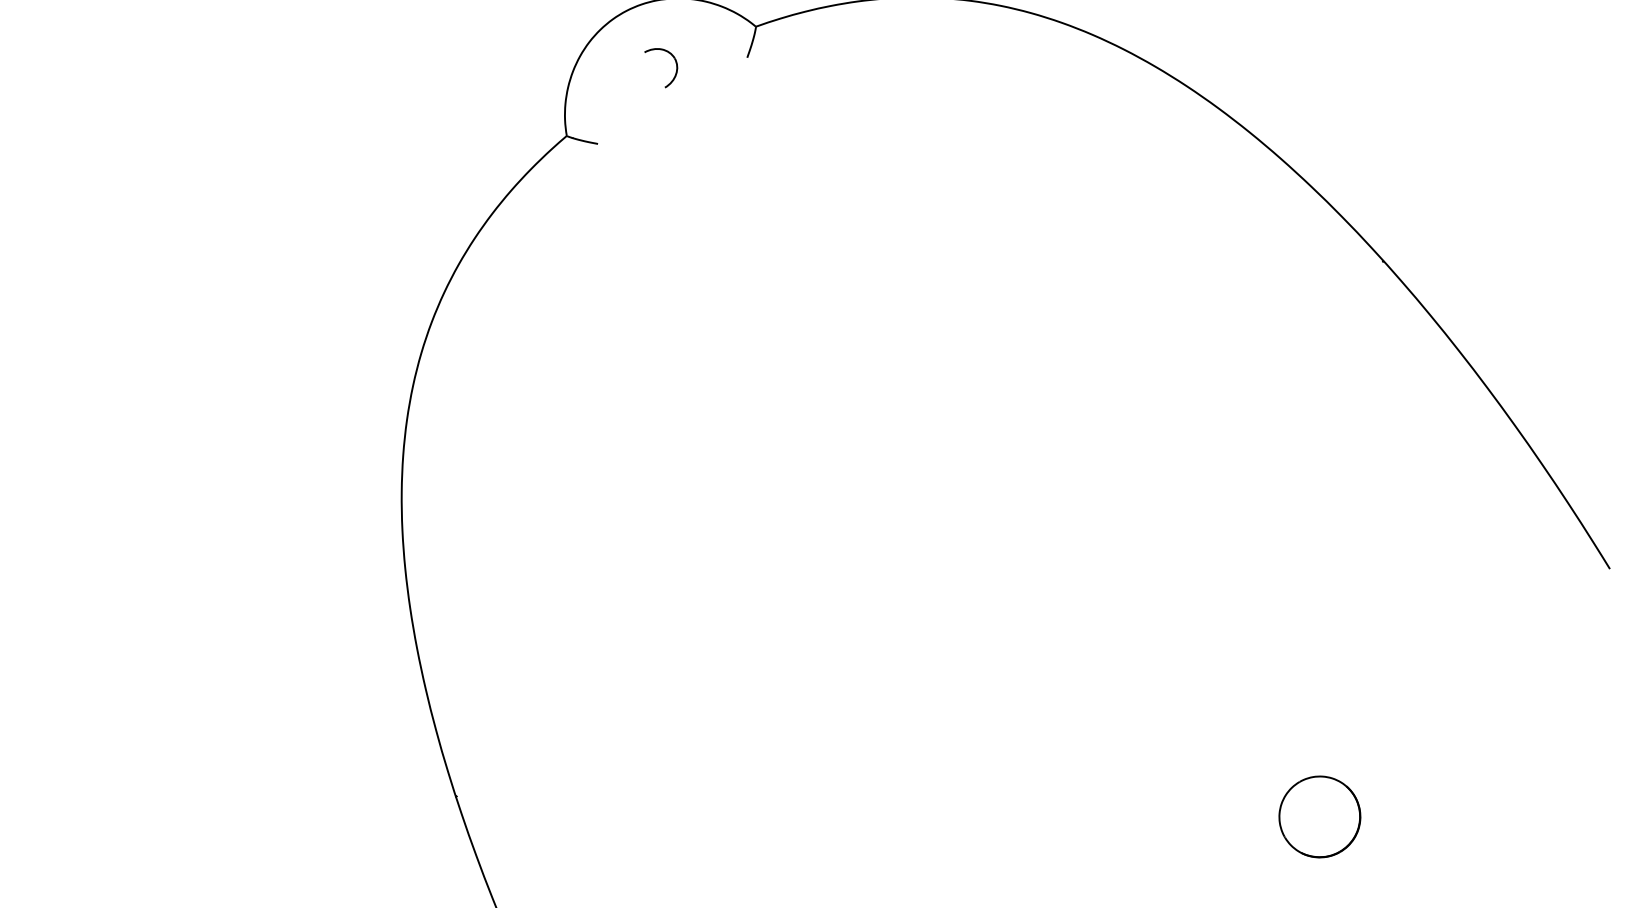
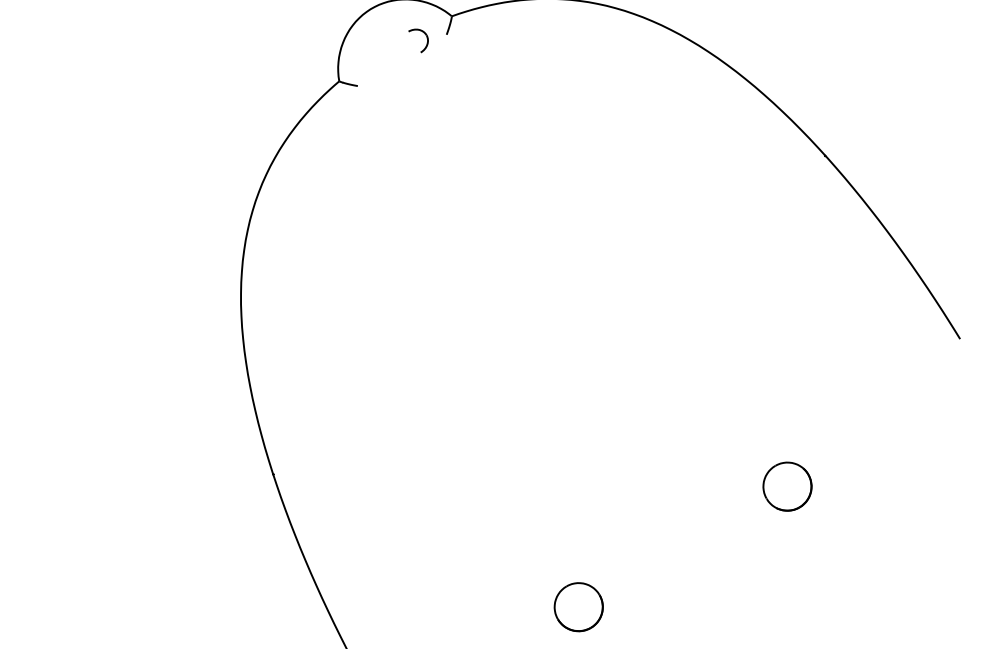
part: (674, 63) -> (426, 38), moved

